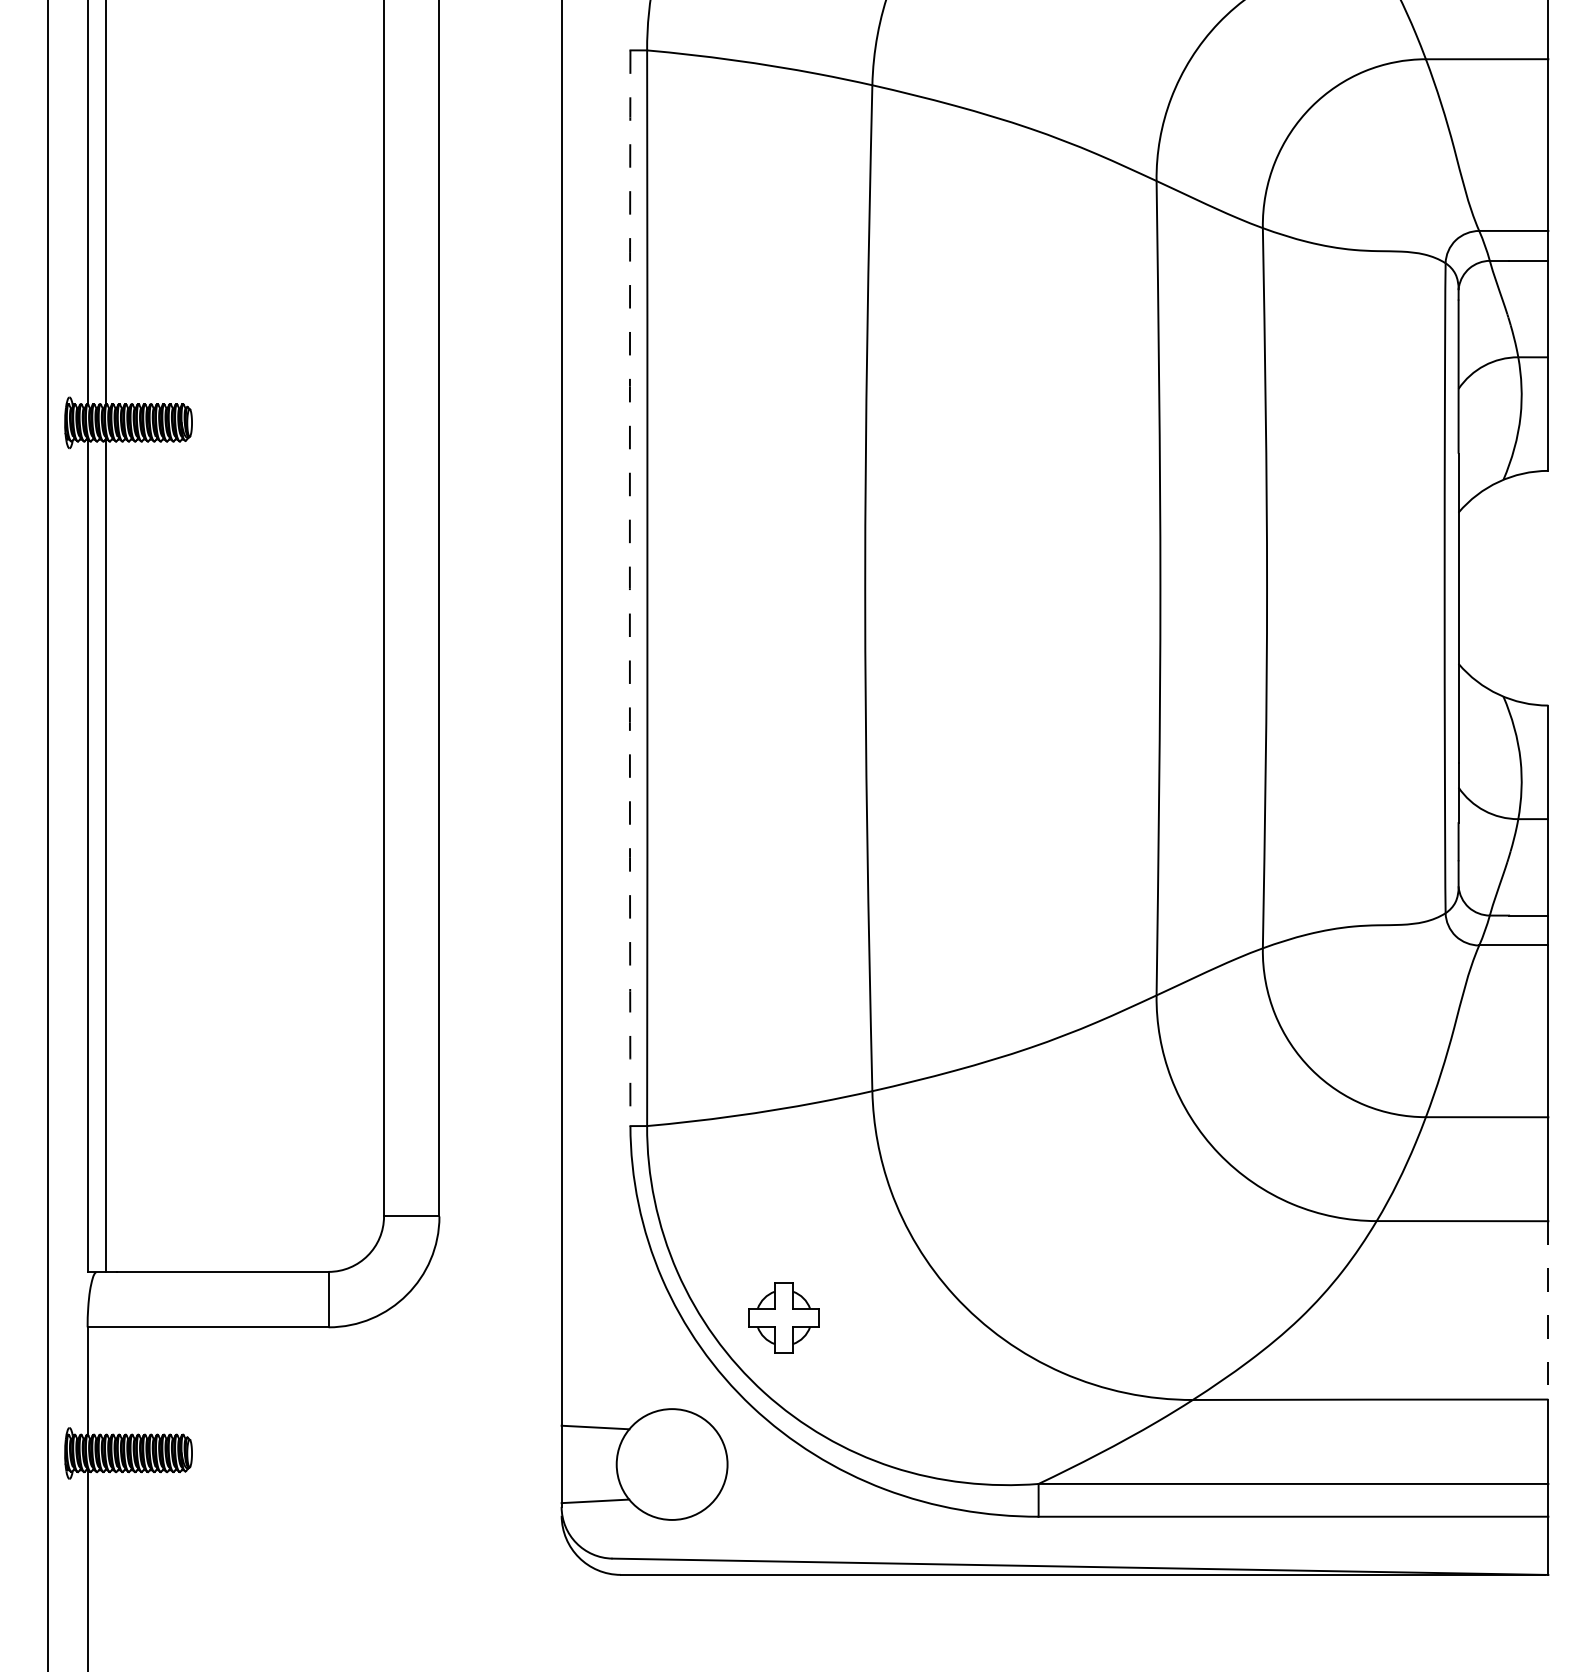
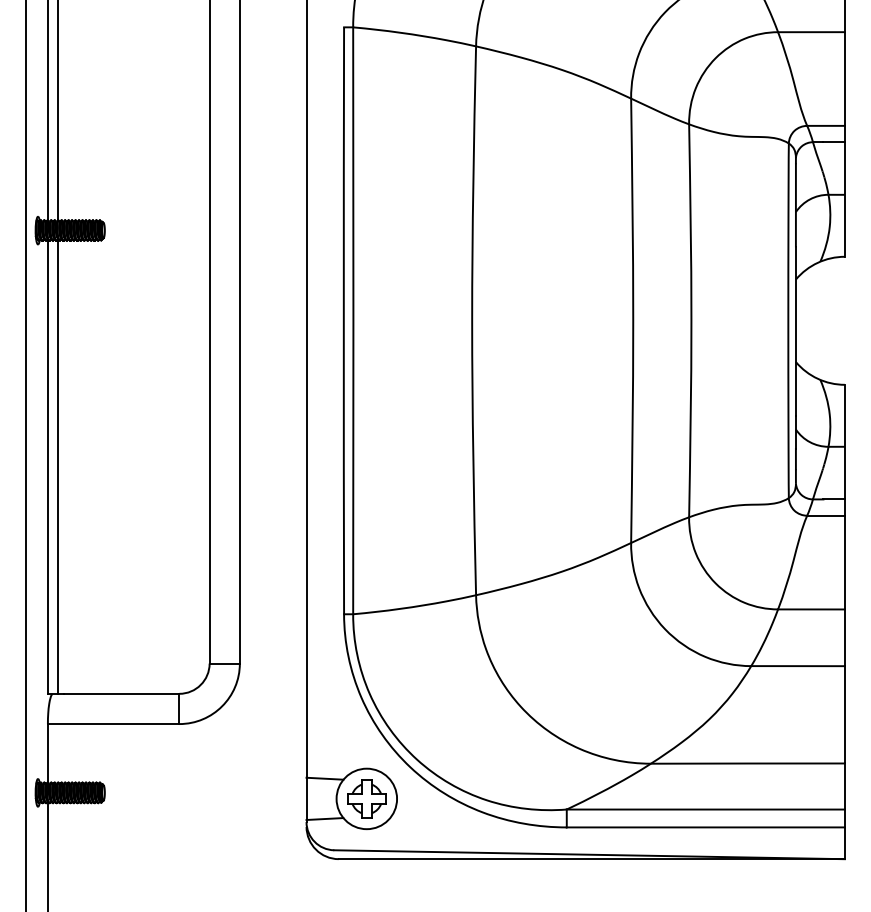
arc: (629, 587) -> (343, 320), dashed -> solid
line: (1547, 1309) -> (844, 714), dashed -> solid
part: (783, 1317) -> (366, 798), moved

